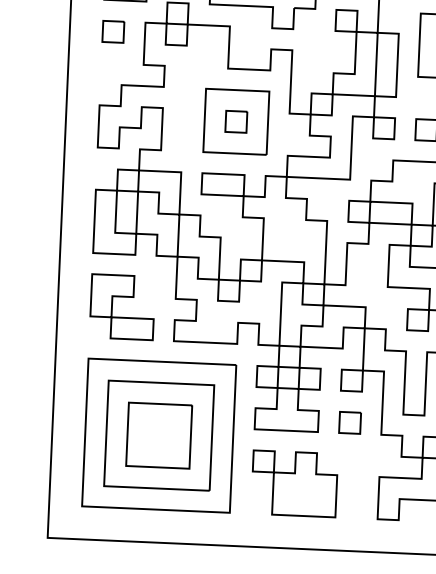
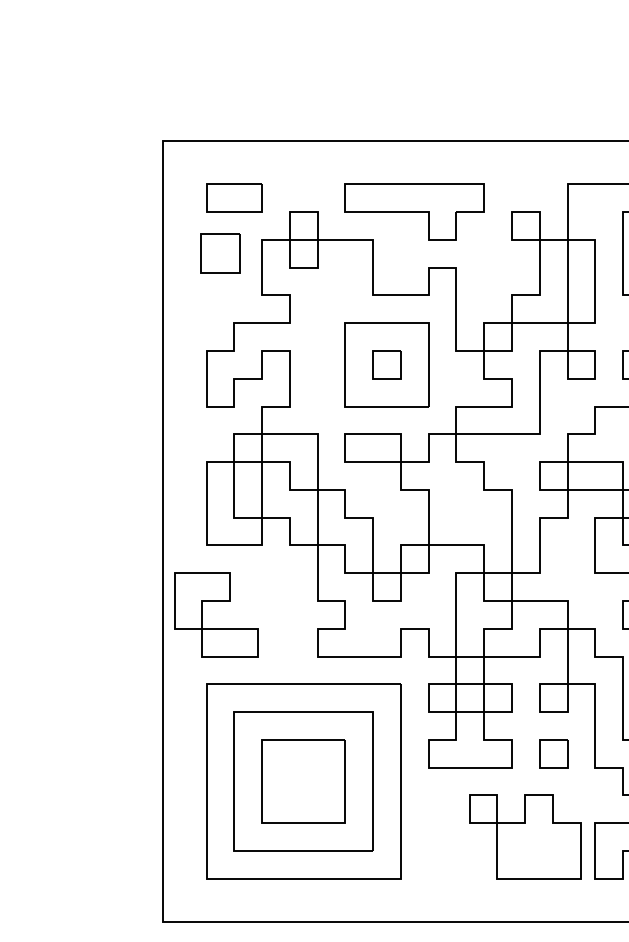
part: (113, 31) -> (220, 253), size x1.4
part: (123, 297) -> (216, 601), moved
part: (294, 483) -> (525, 836), moved

